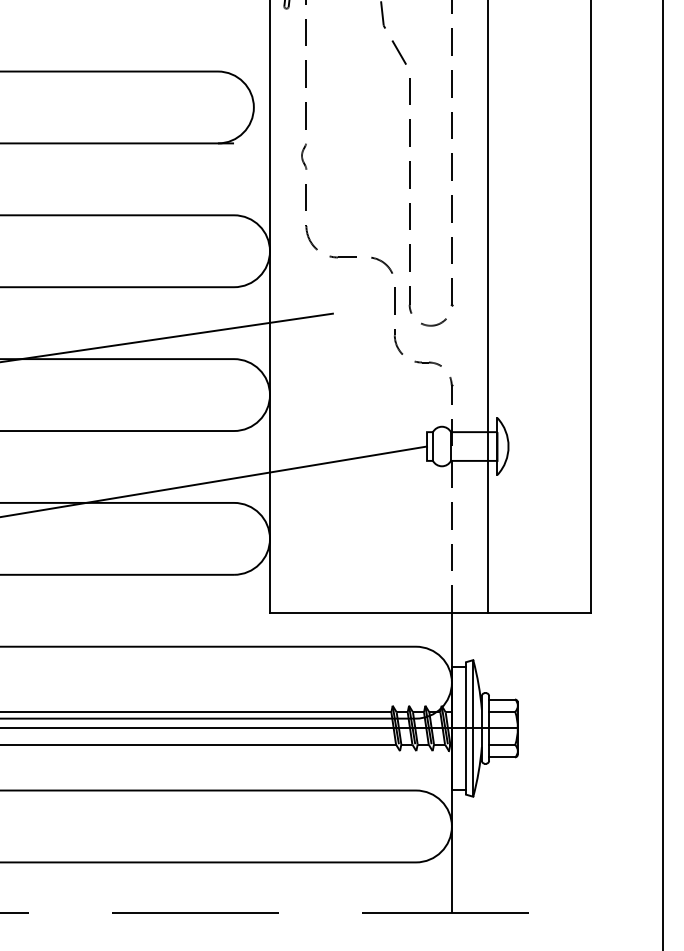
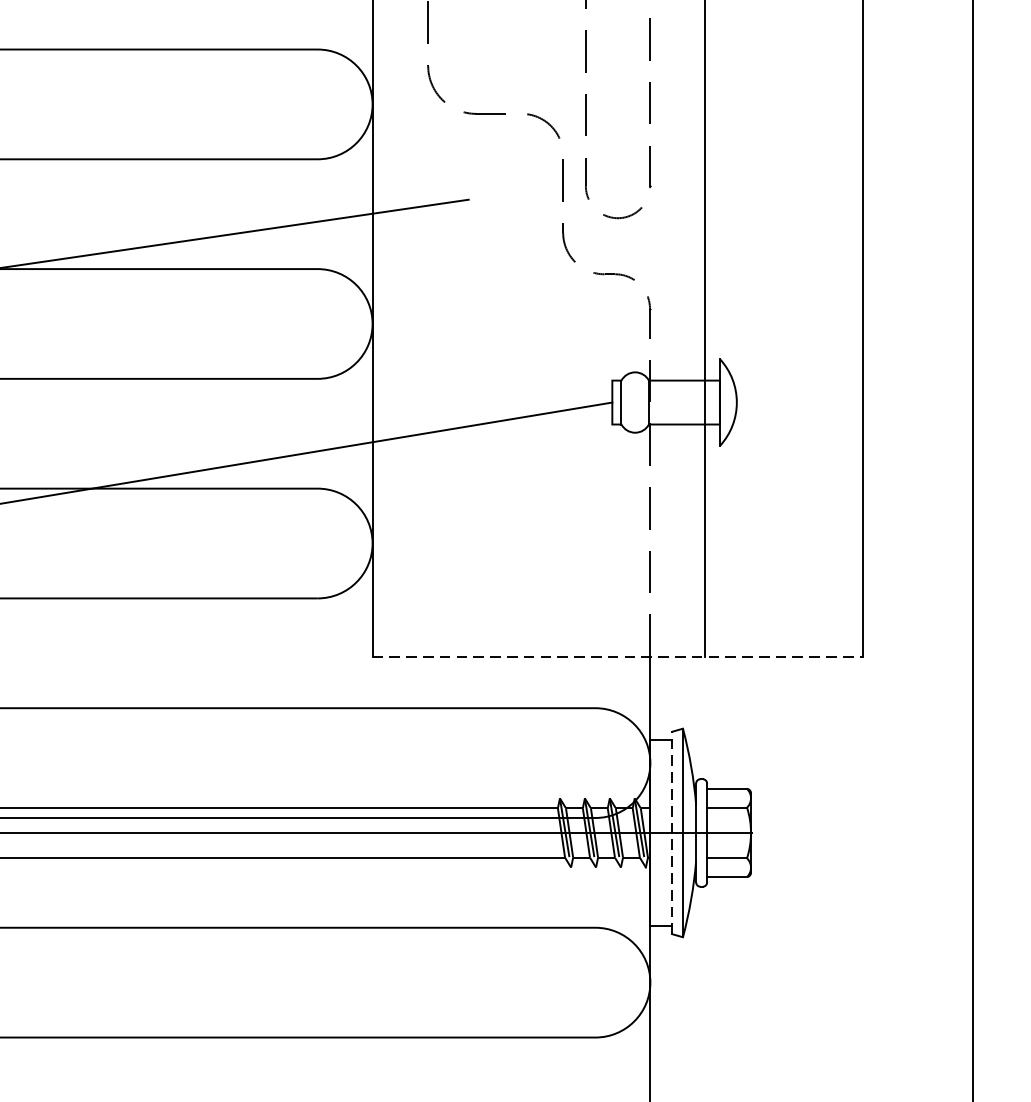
line: (430, 613) -> (617, 657), solid -> dashed
line: (466, 727) -> (672, 831), solid -> dashed

